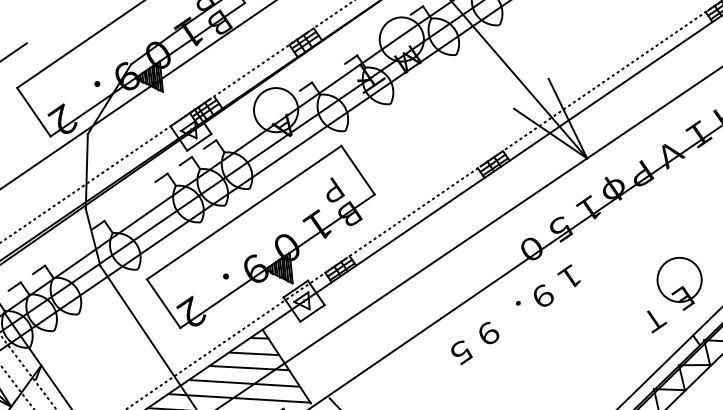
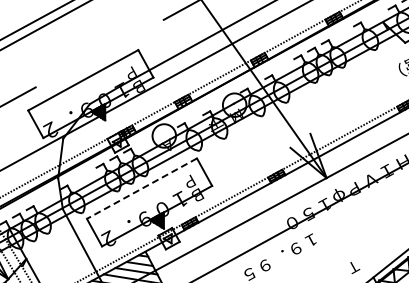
line: (243, 212) -> (141, 188), solid -> dashed
part: (678, 282) -> (368, 248), removed

